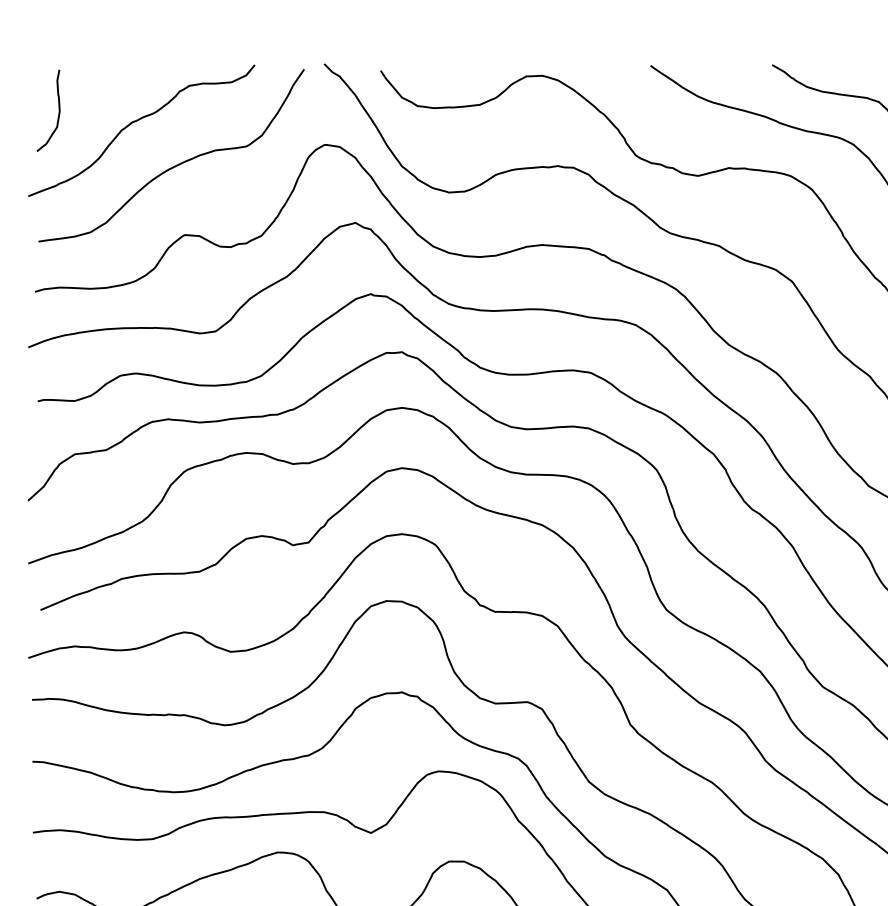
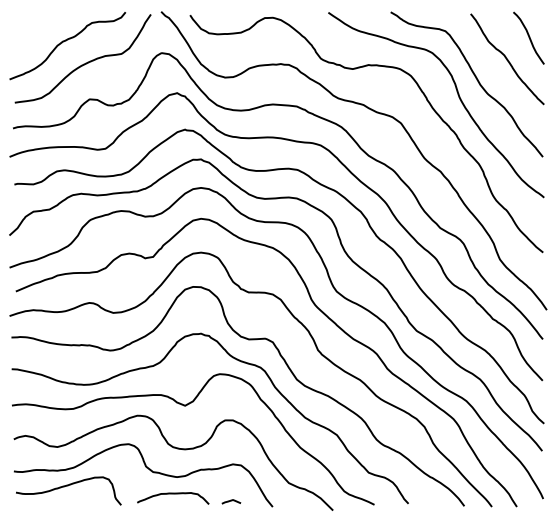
curve: (57, 110) -> (24, 35), removed

